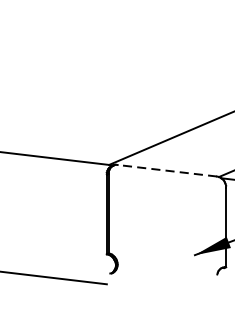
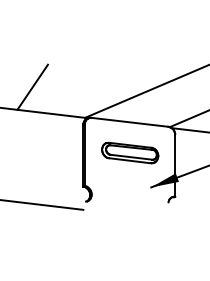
line: (40, 124) -> (32, 86), added
line: (168, 170) -> (130, 122), dashed -> solid
part: (168, 209) -> (130, 152), added

